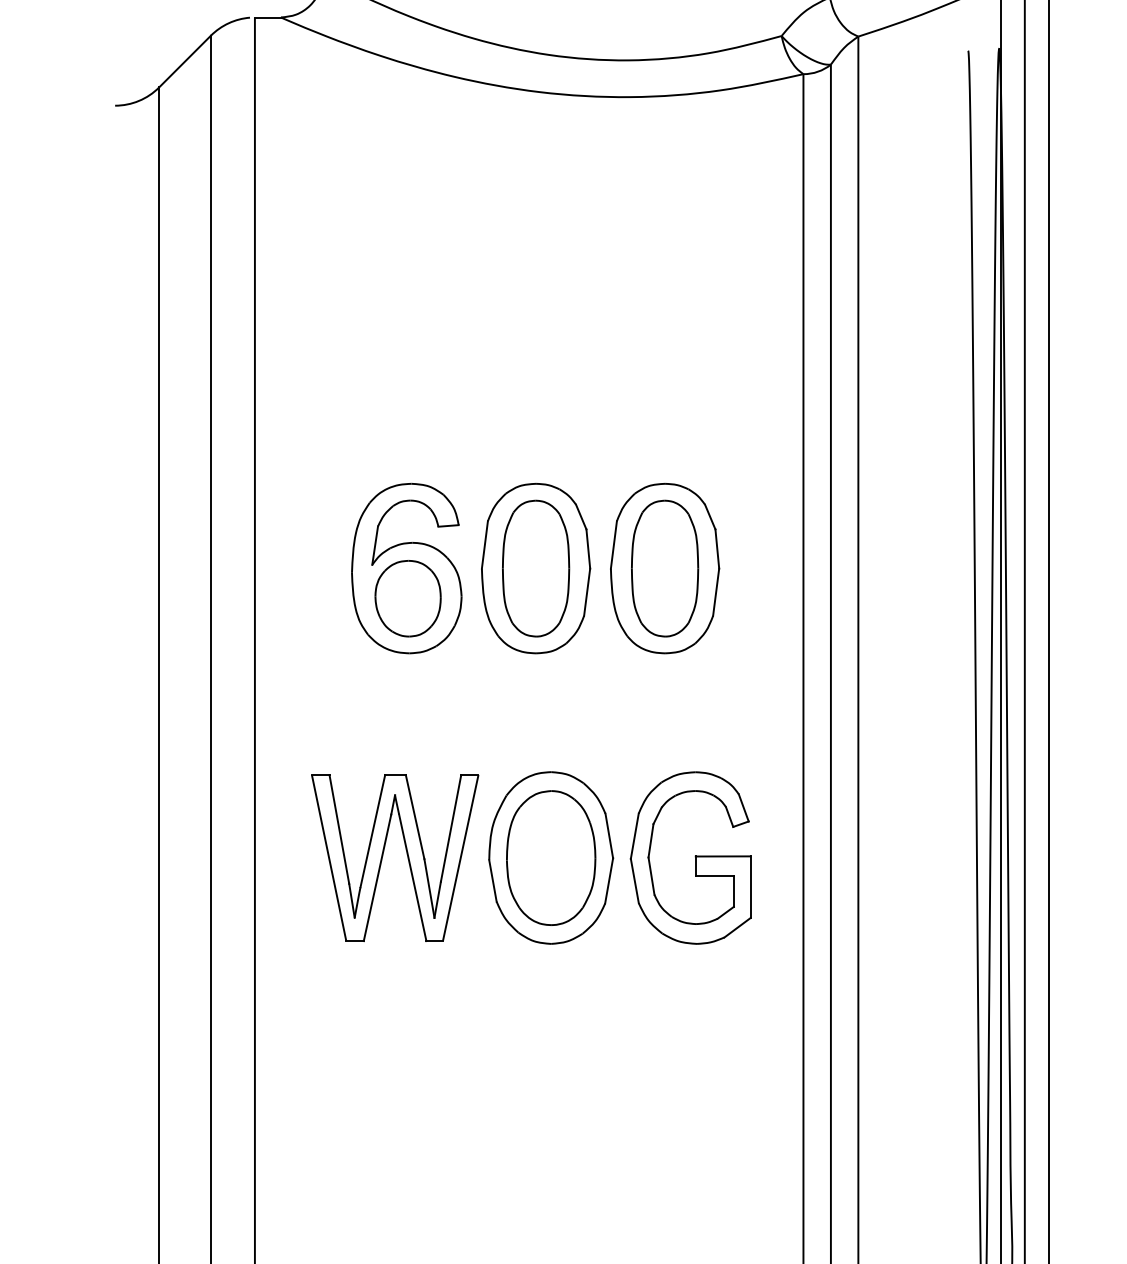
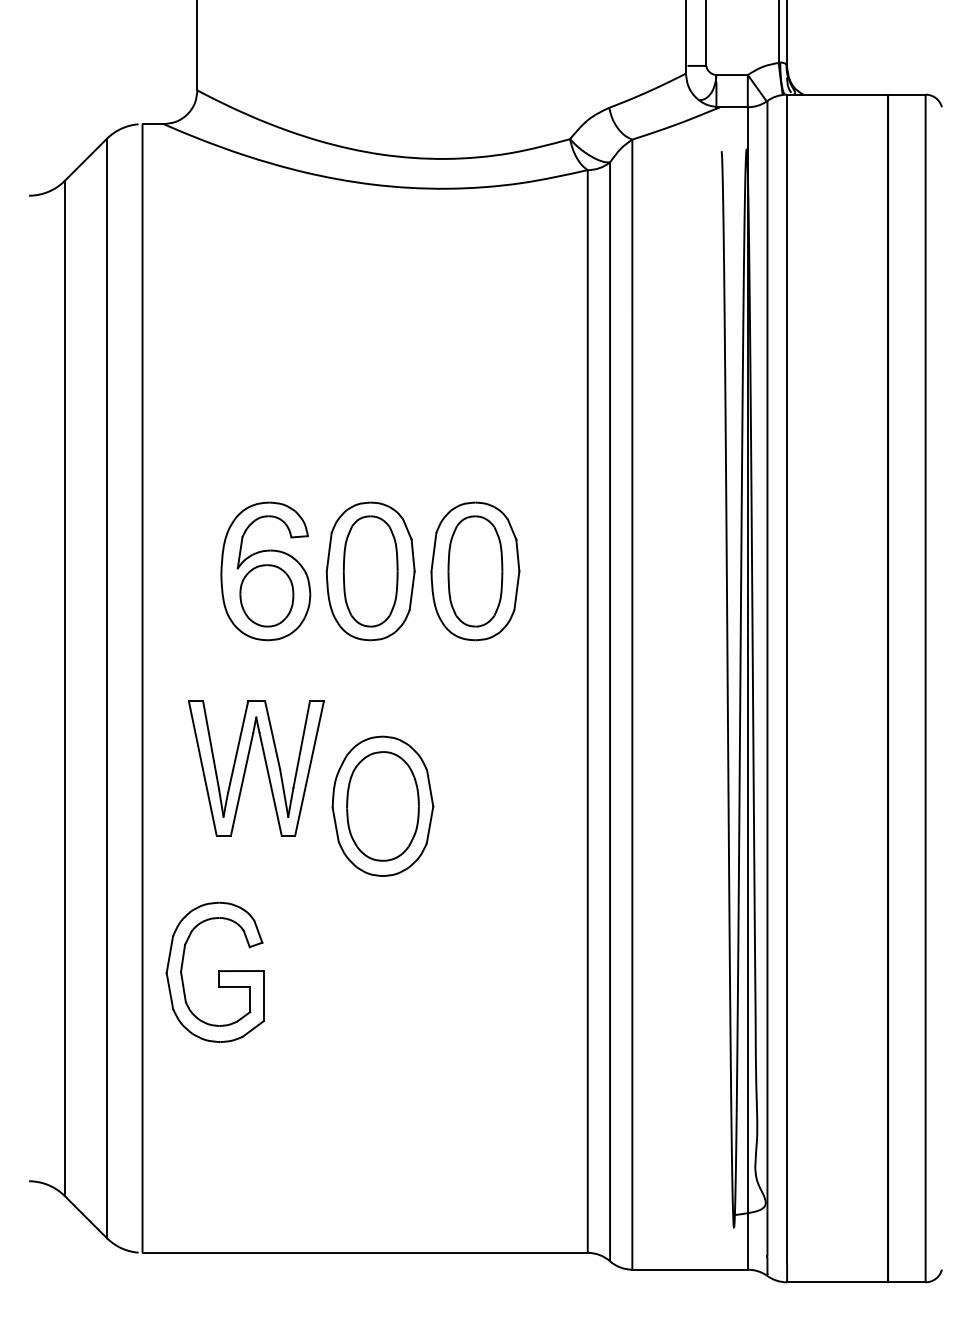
part: (406, 855) -> (265, 766), moved
part: (689, 856) -> (214, 971), moved

